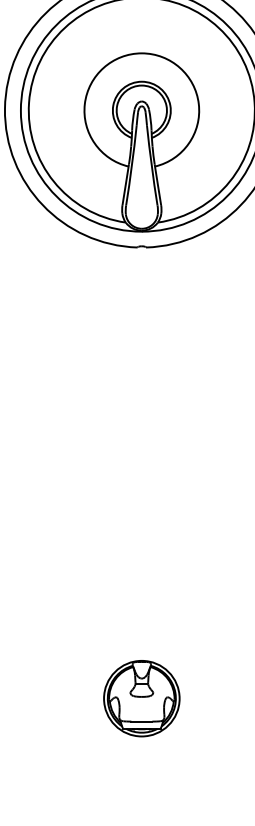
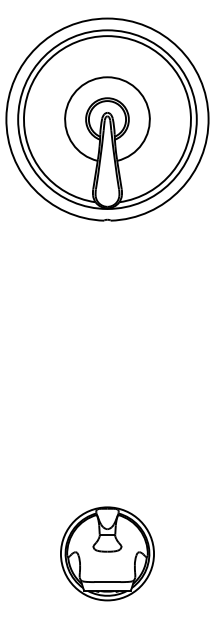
part: (141, 698) -> (107, 553), size x1.67

